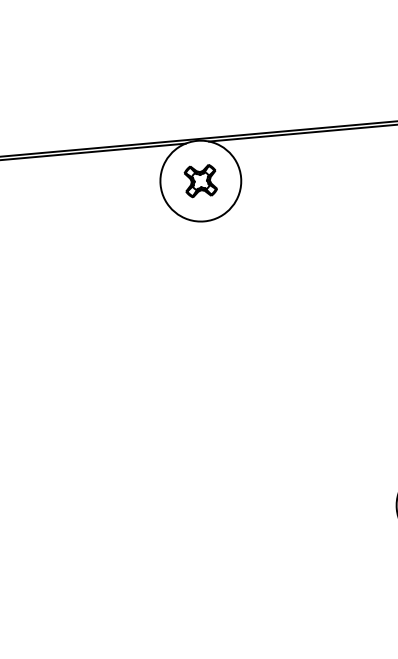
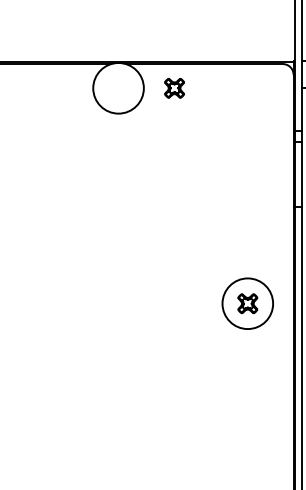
part: (200, 181) -> (174, 88), moved

